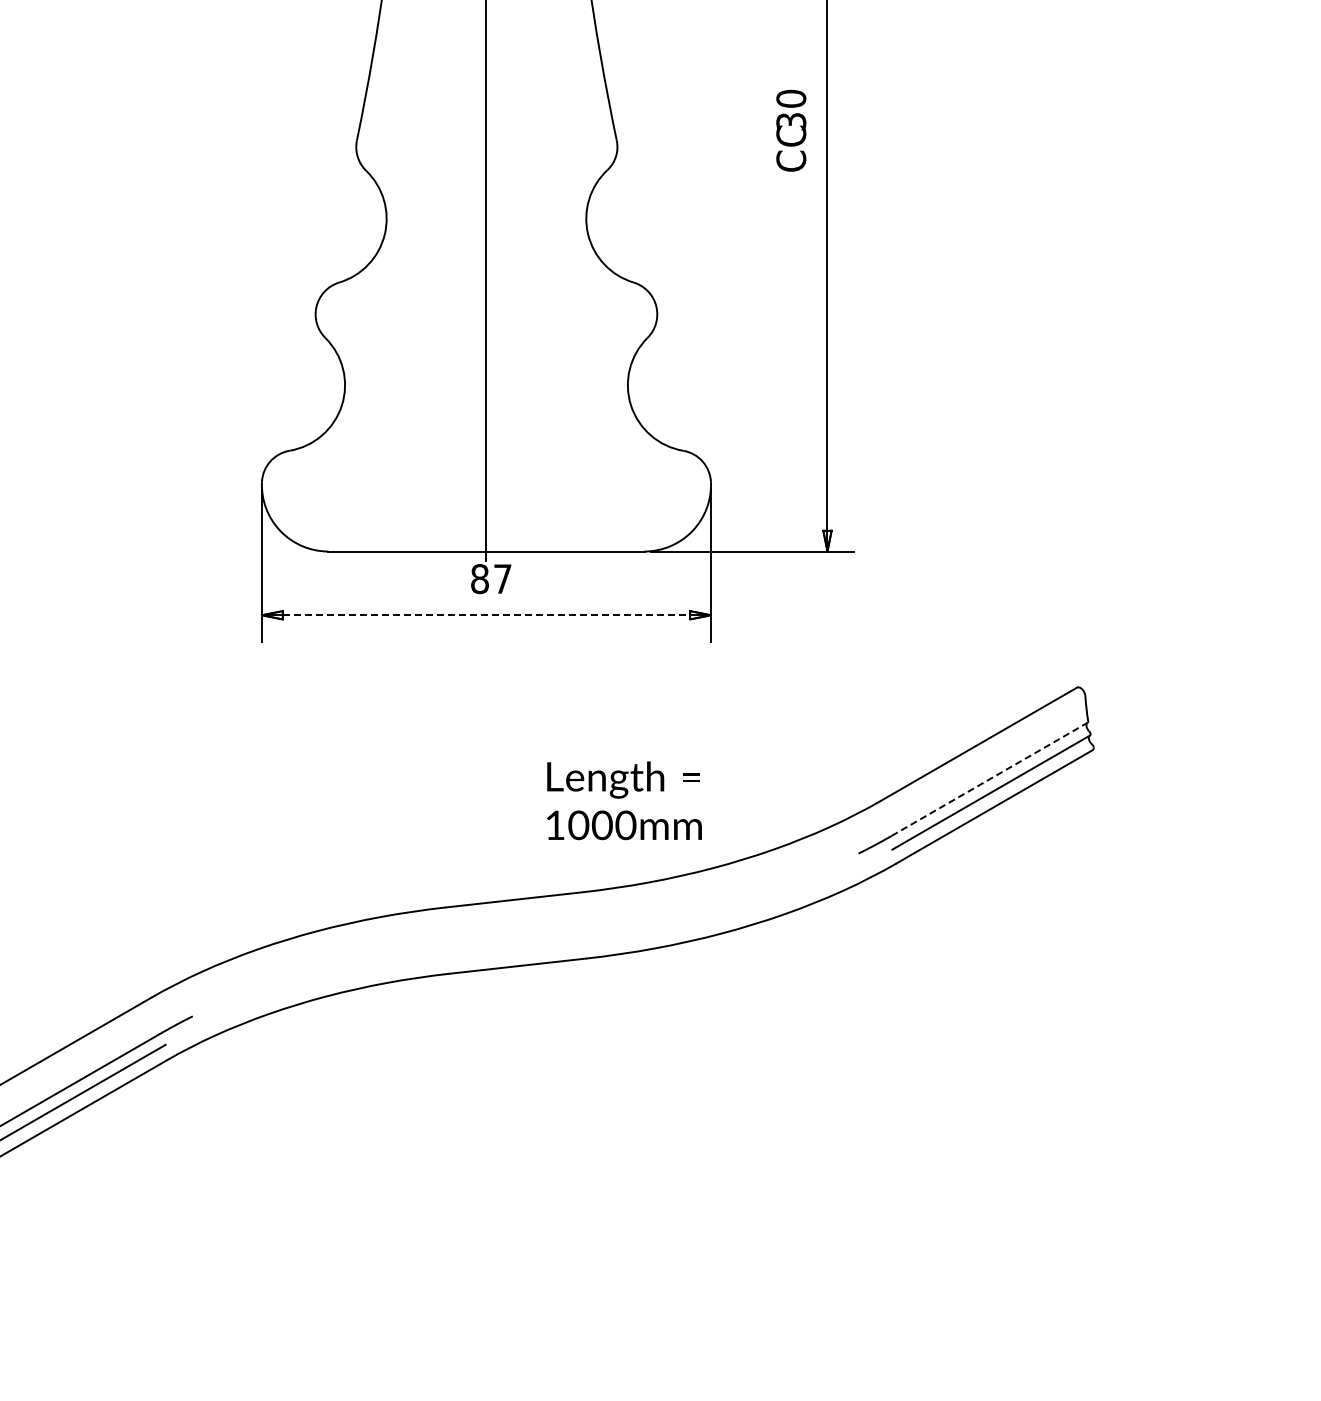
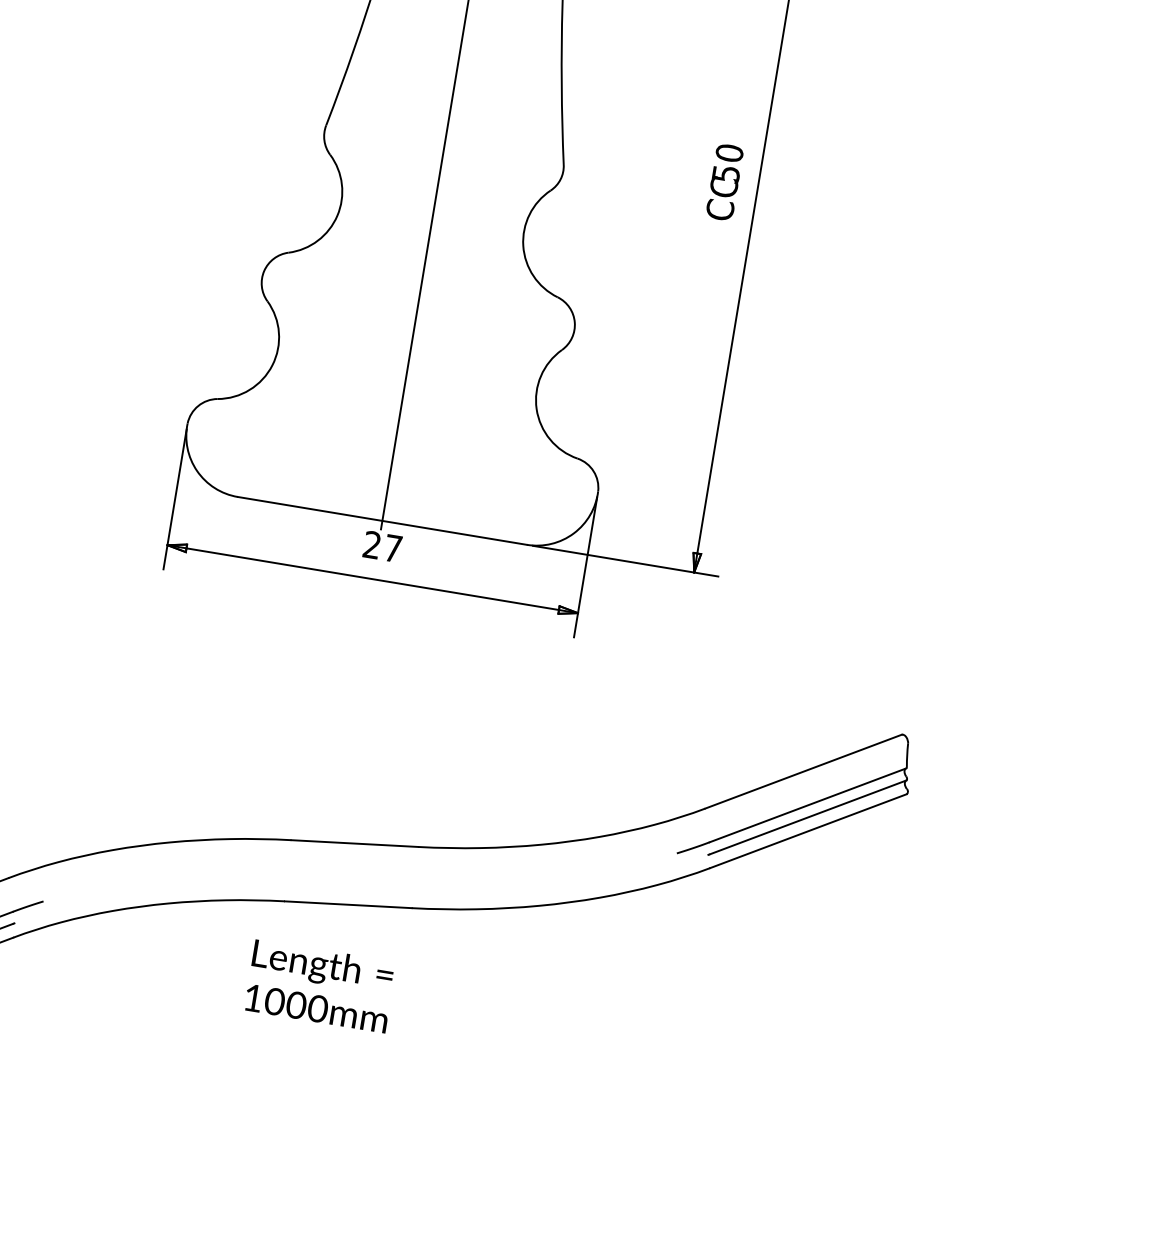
text: (790, 121) -> (725, 173), 30 -> 50
text: (479, 579) -> (371, 545), 87 -> 27
line: (486, 615) -> (372, 579), dashed -> solid
line: (990, 779) -> (808, 805), dashed -> solid
text: (624, 800) -> (320, 985), moved

